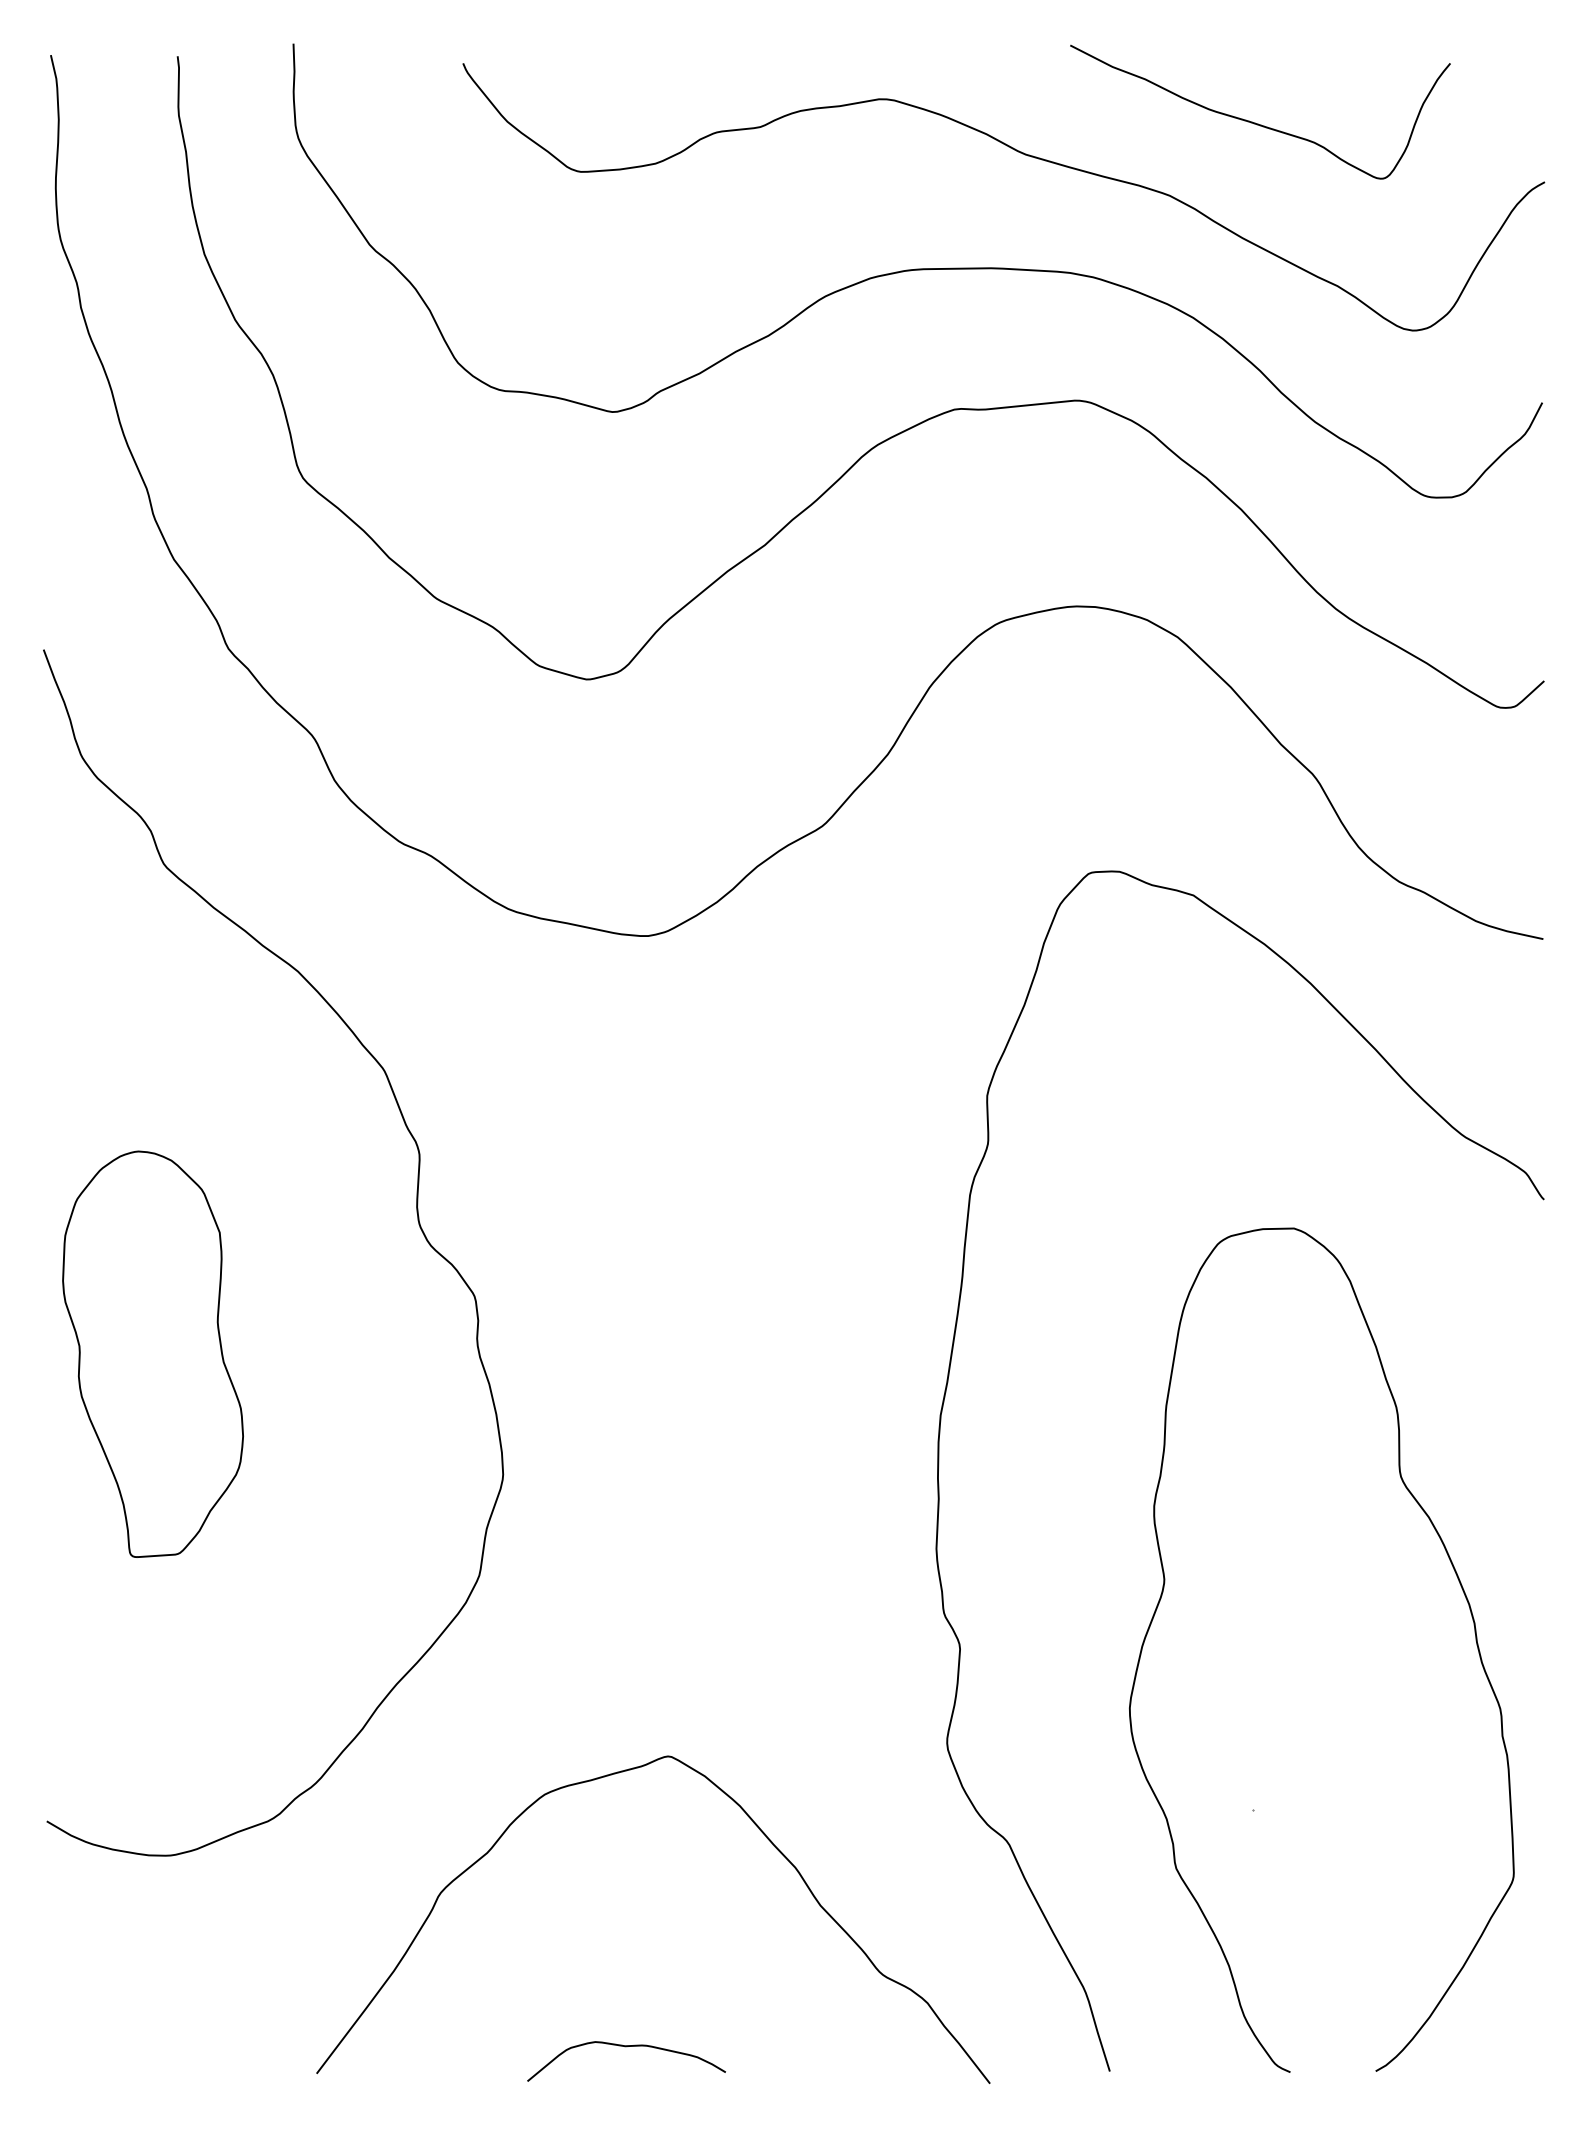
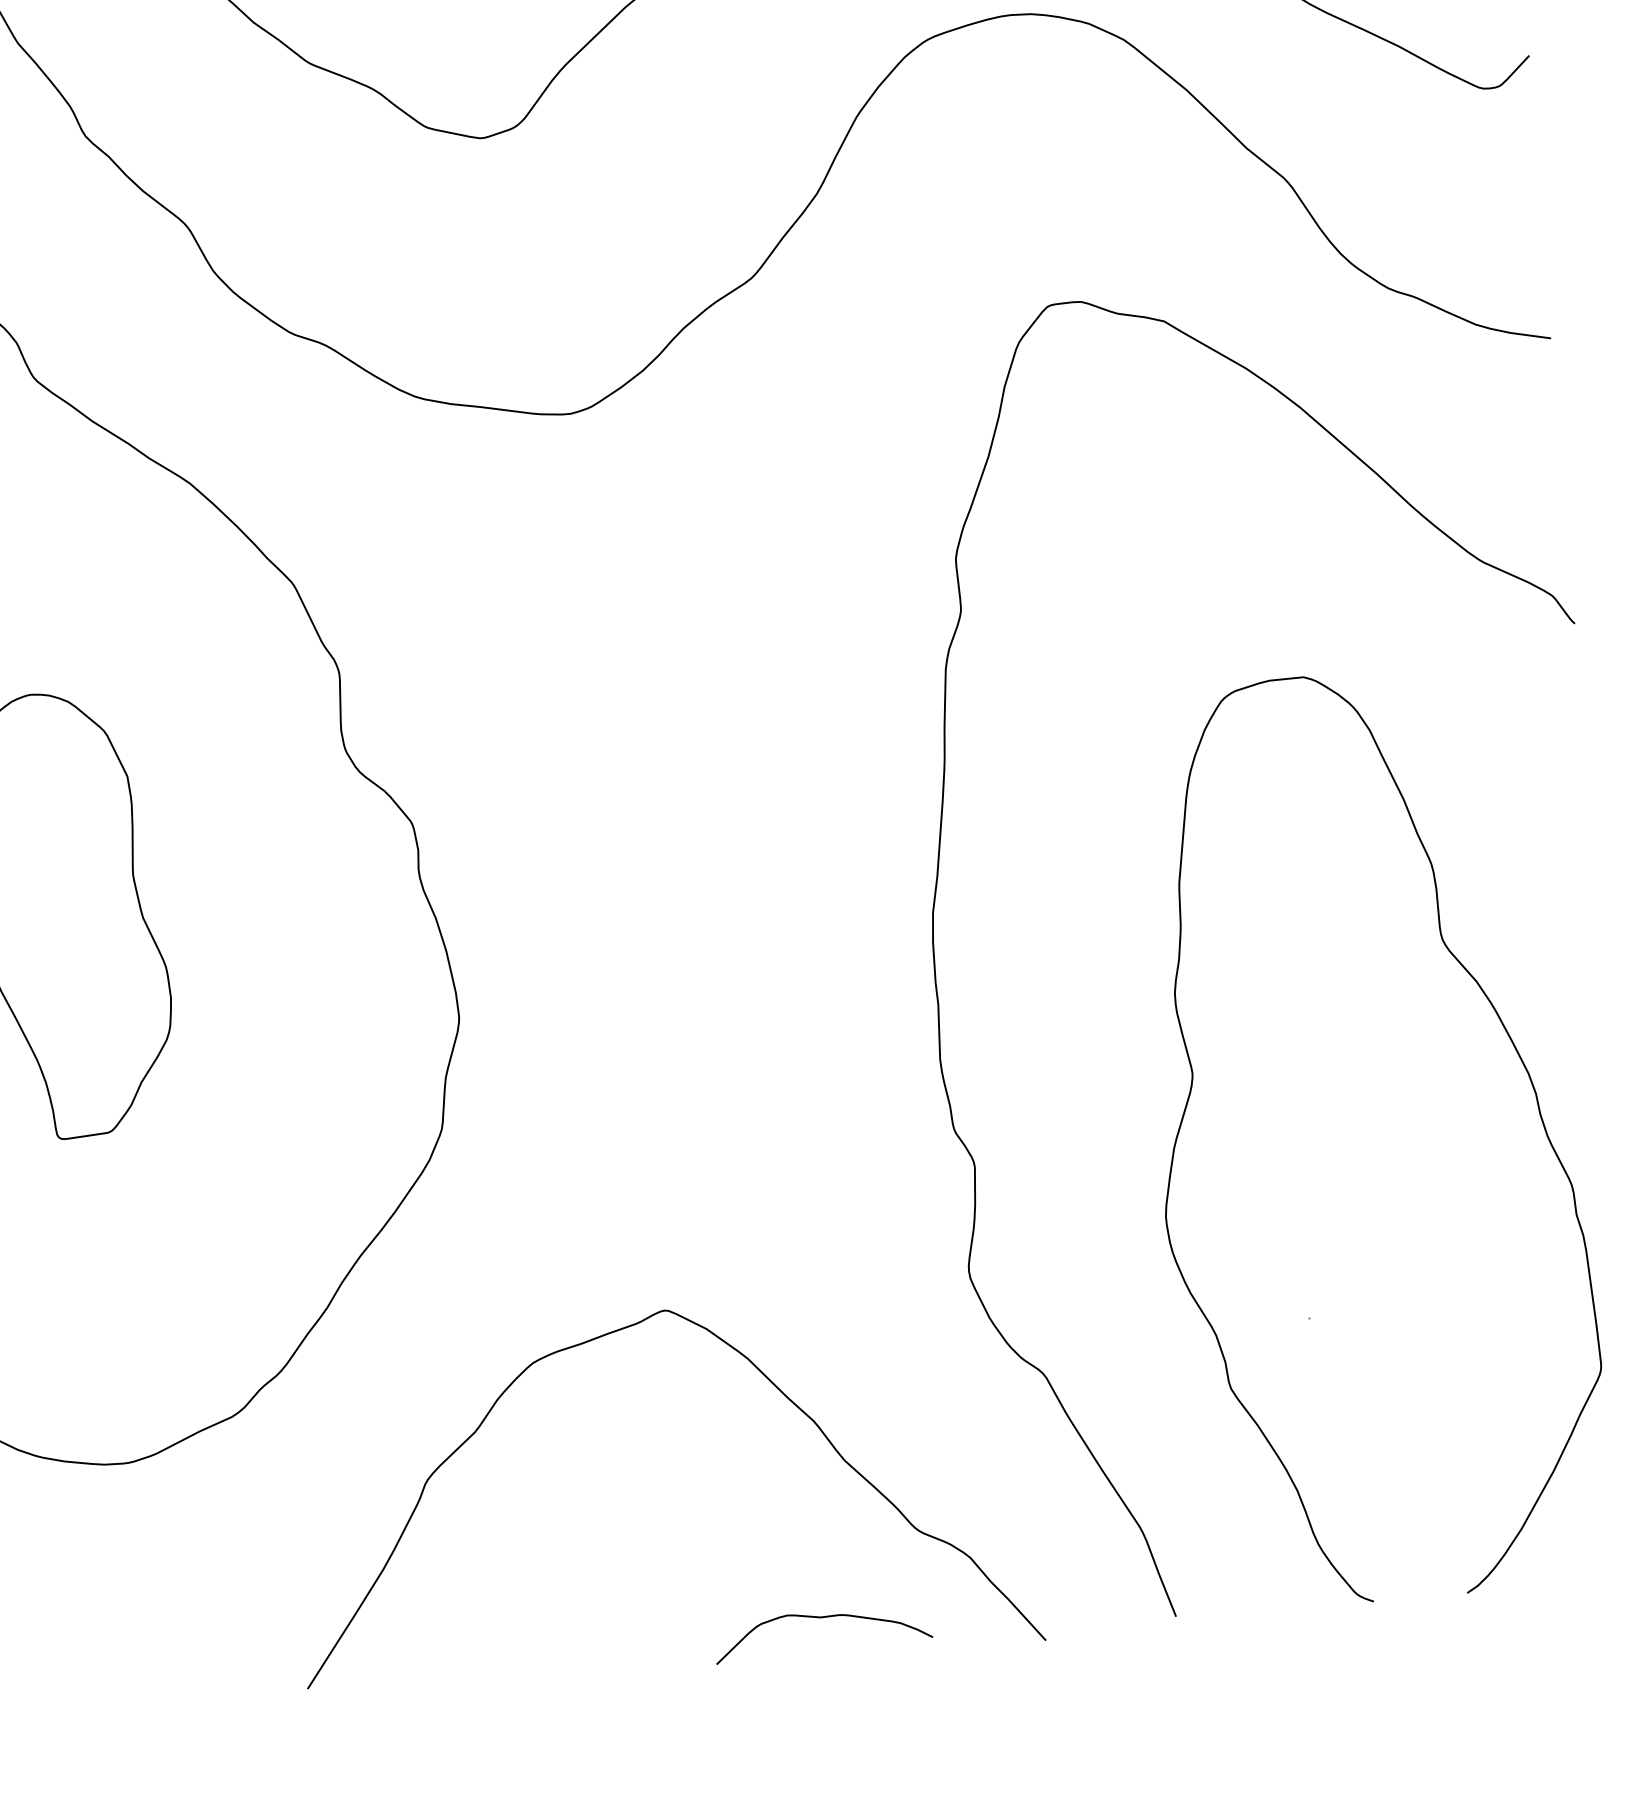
curve: (626, 2047) -> (822, 1618), moved

